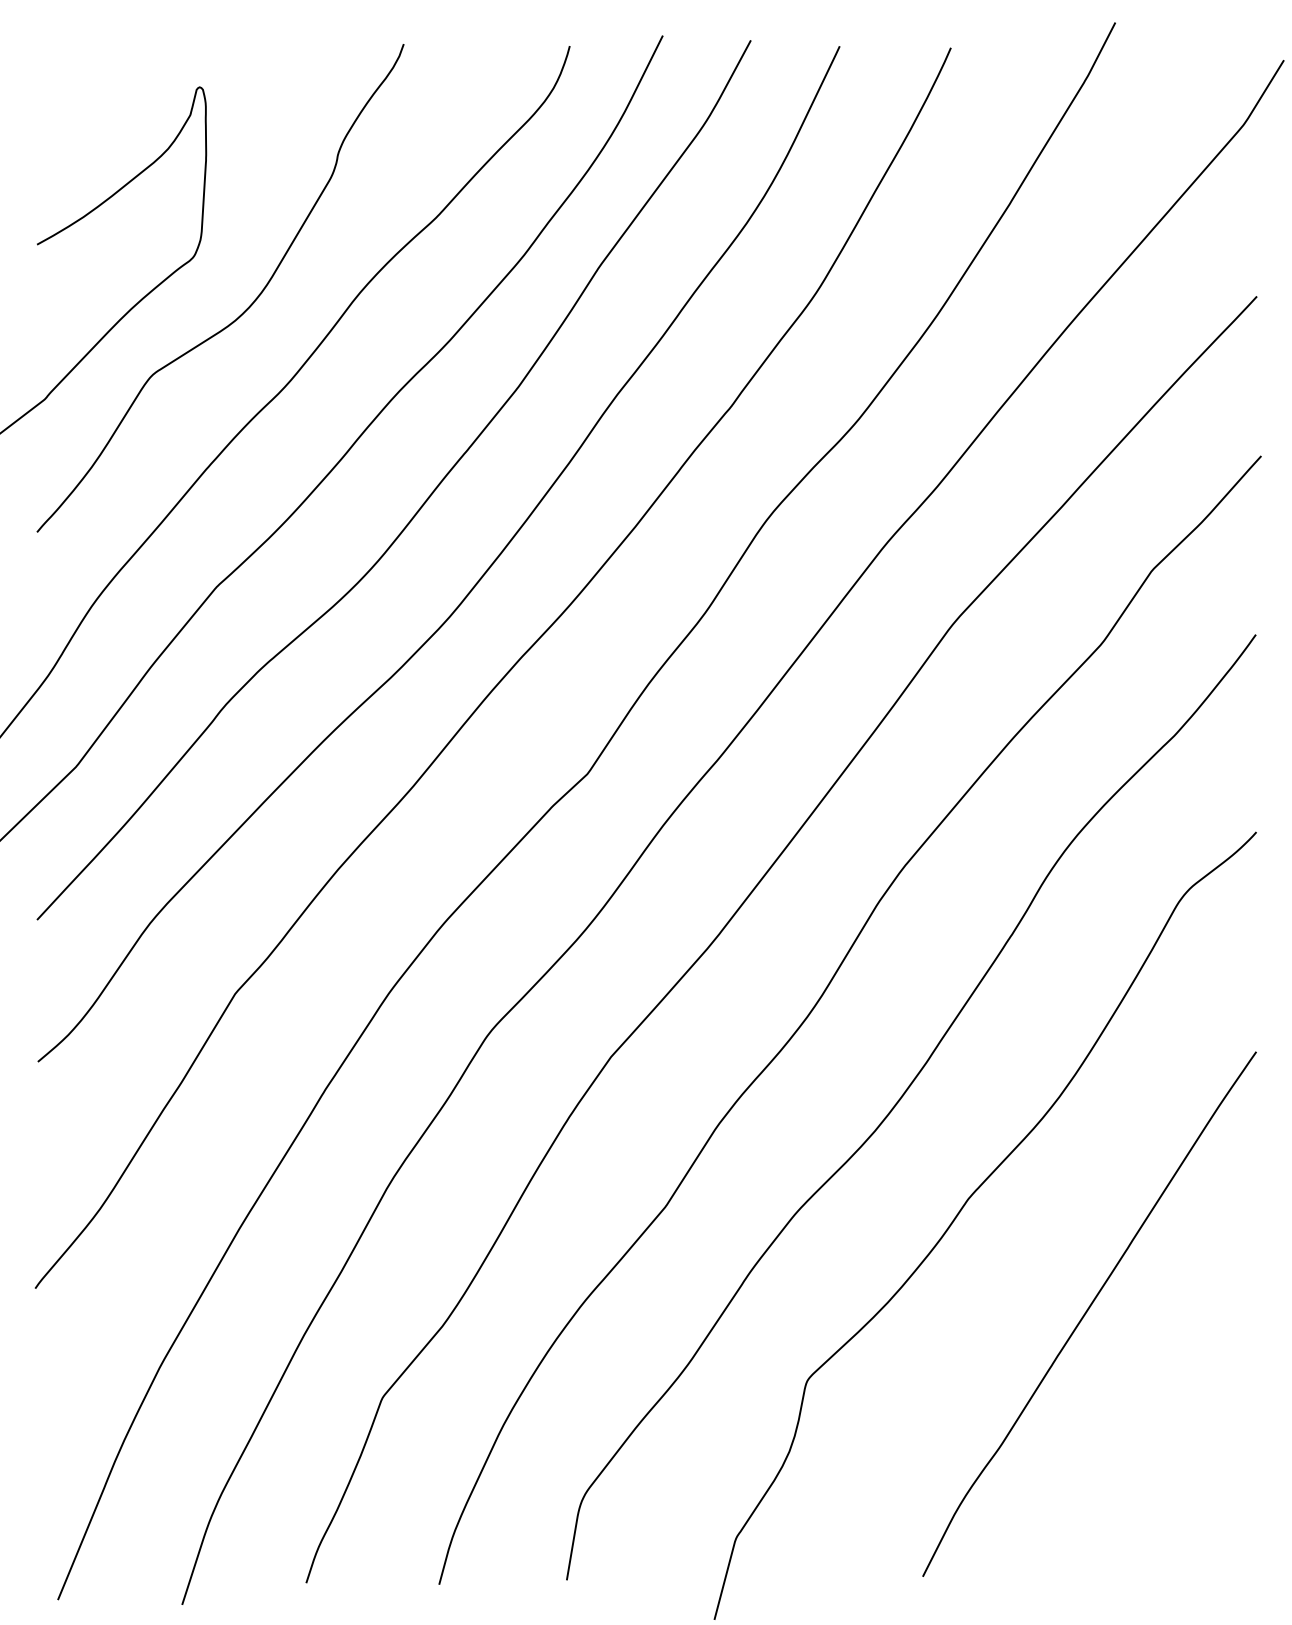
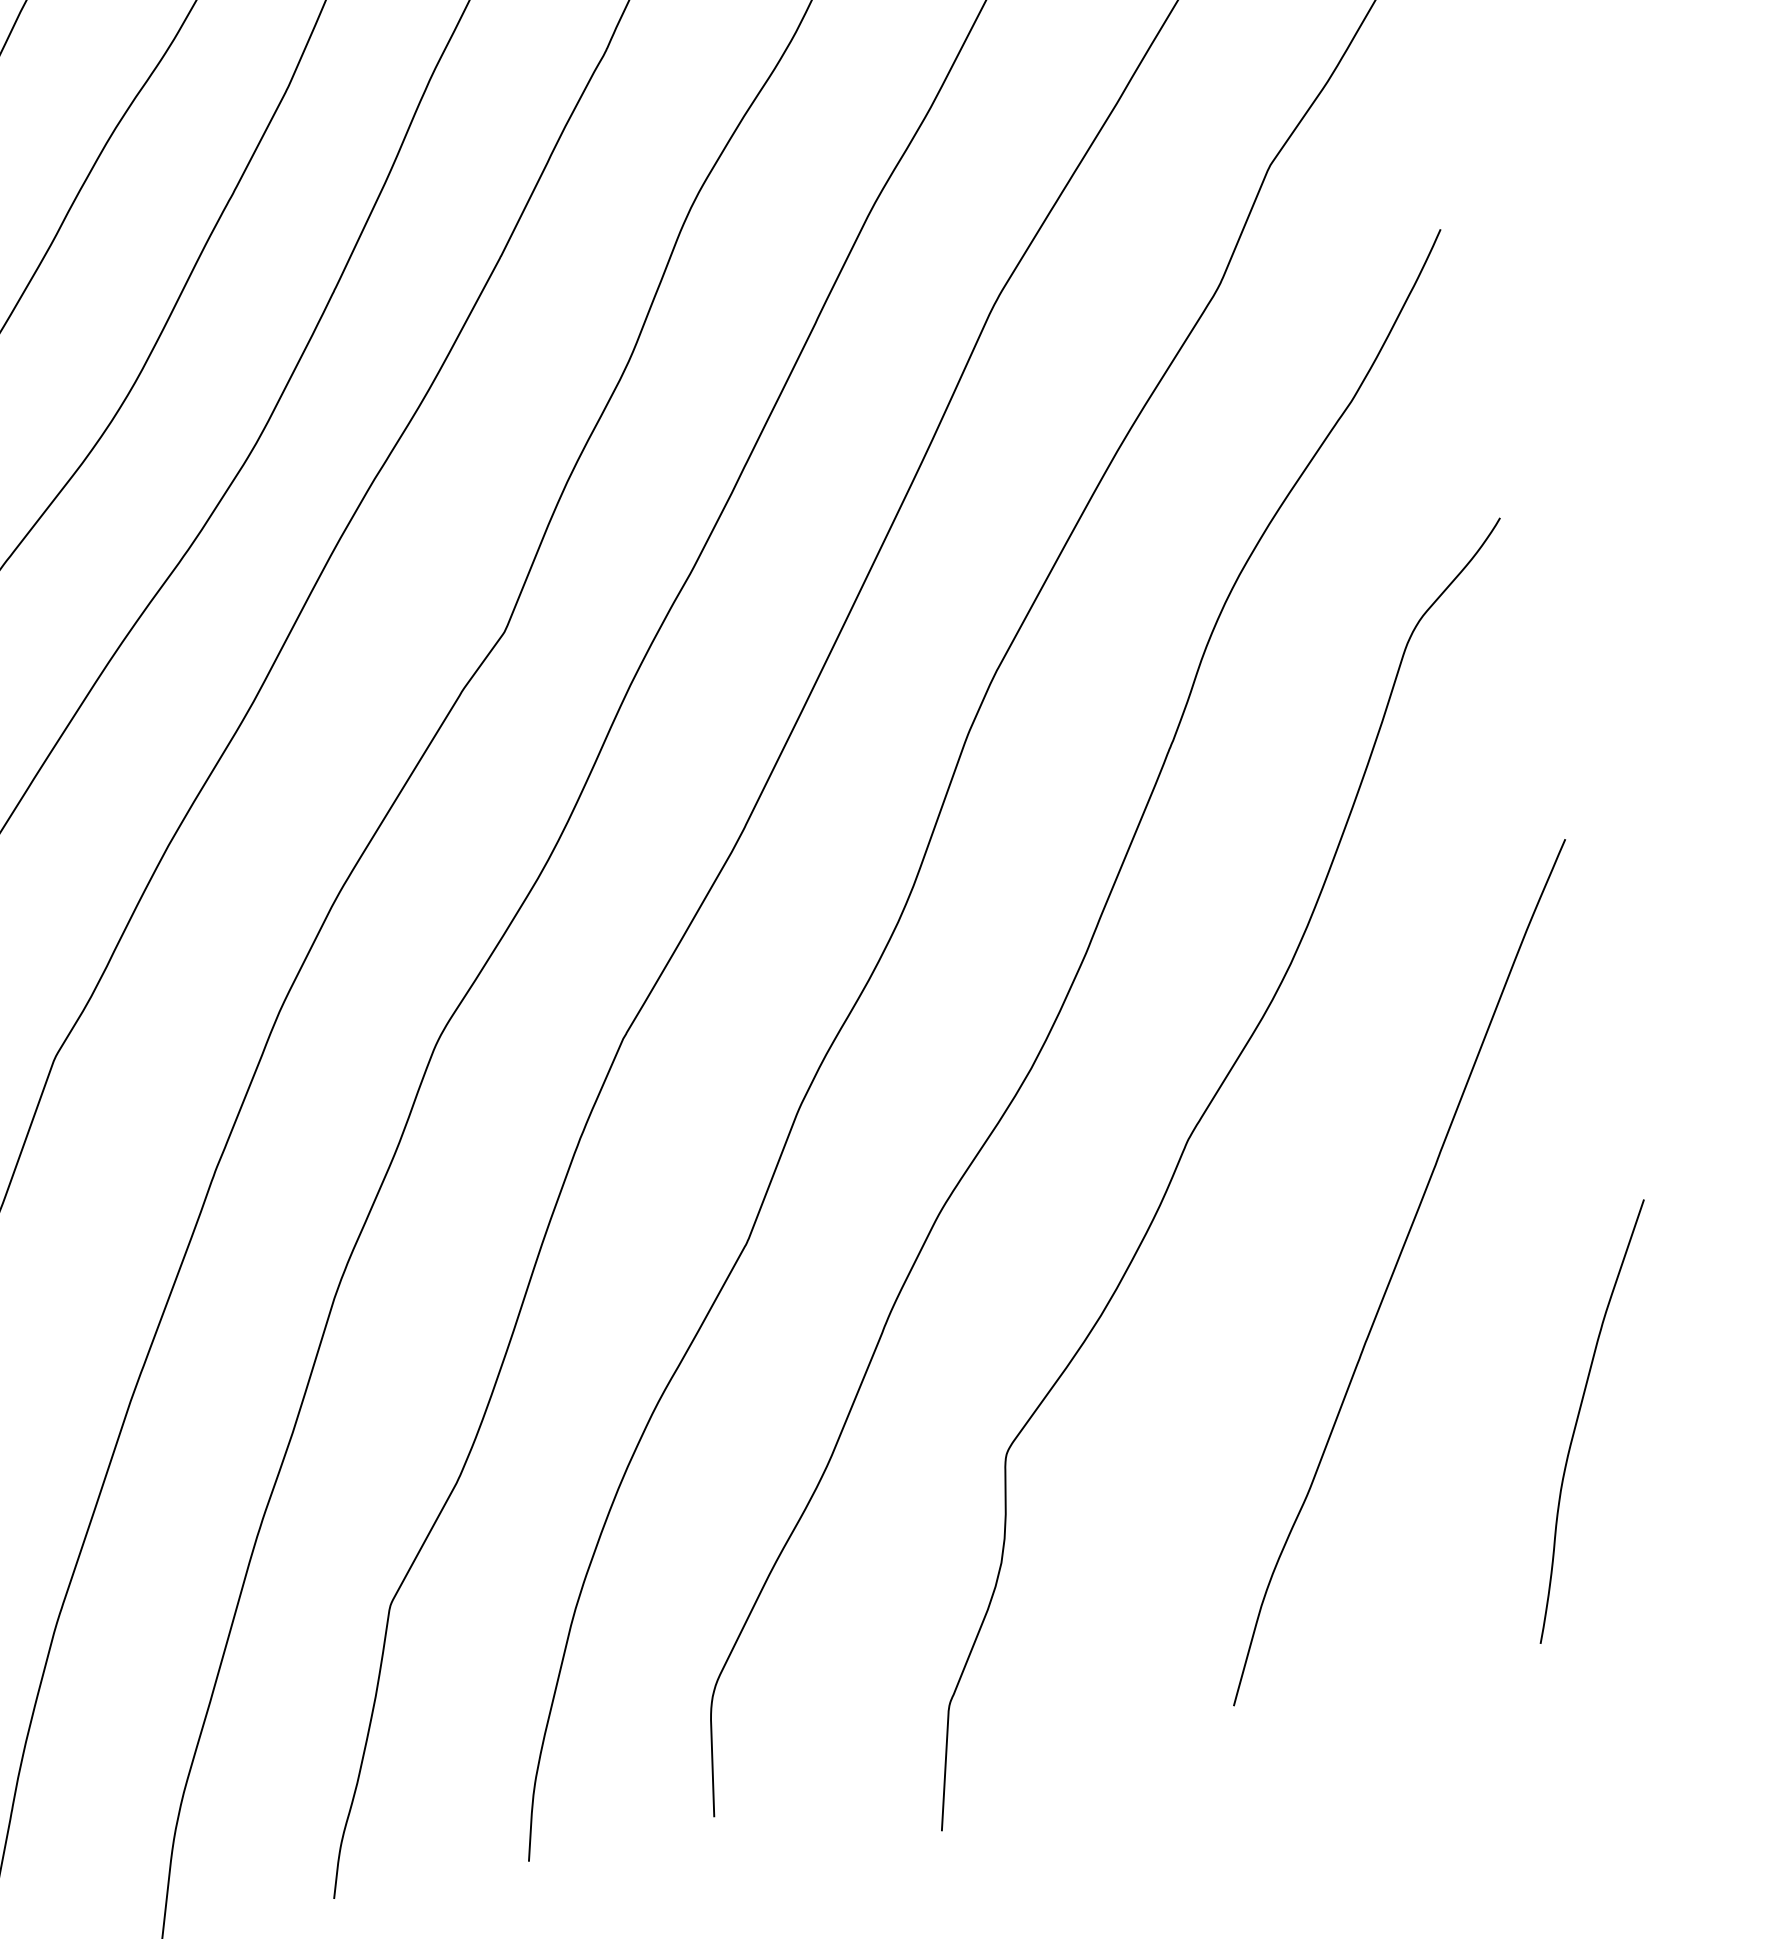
curve: (1188, 1433) -> (1579, 1417), added

